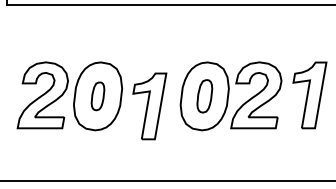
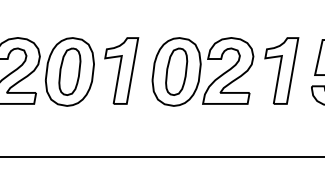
part: (97, 96) -> (69, 72), size x1.67
part: (204, 96) -> (176, 72), size x1.43
part: (149, 106) -> (121, 71), moved

